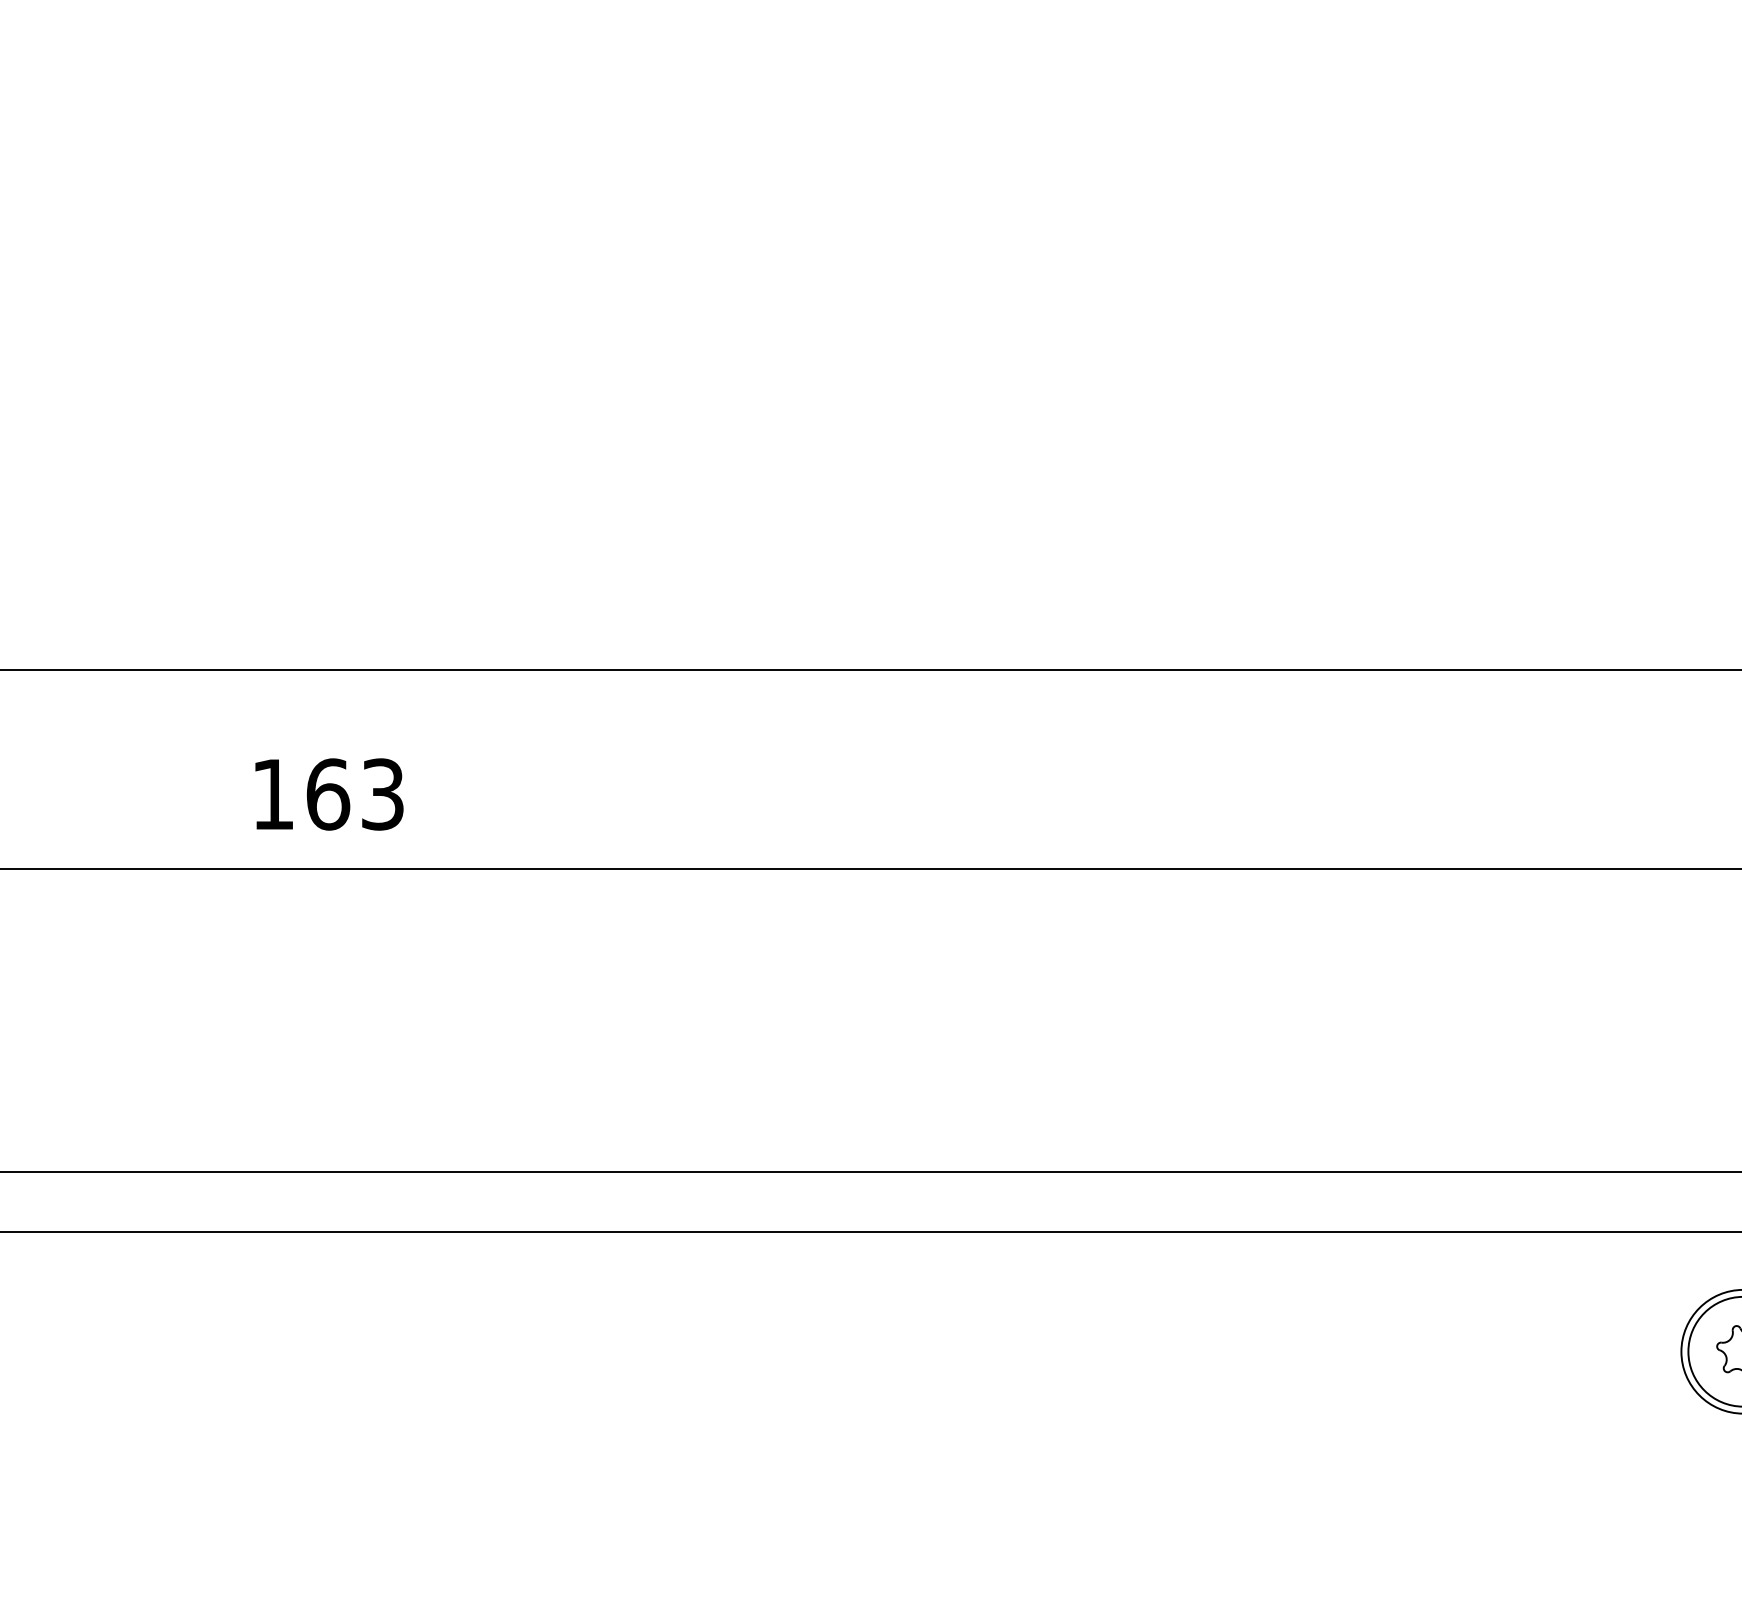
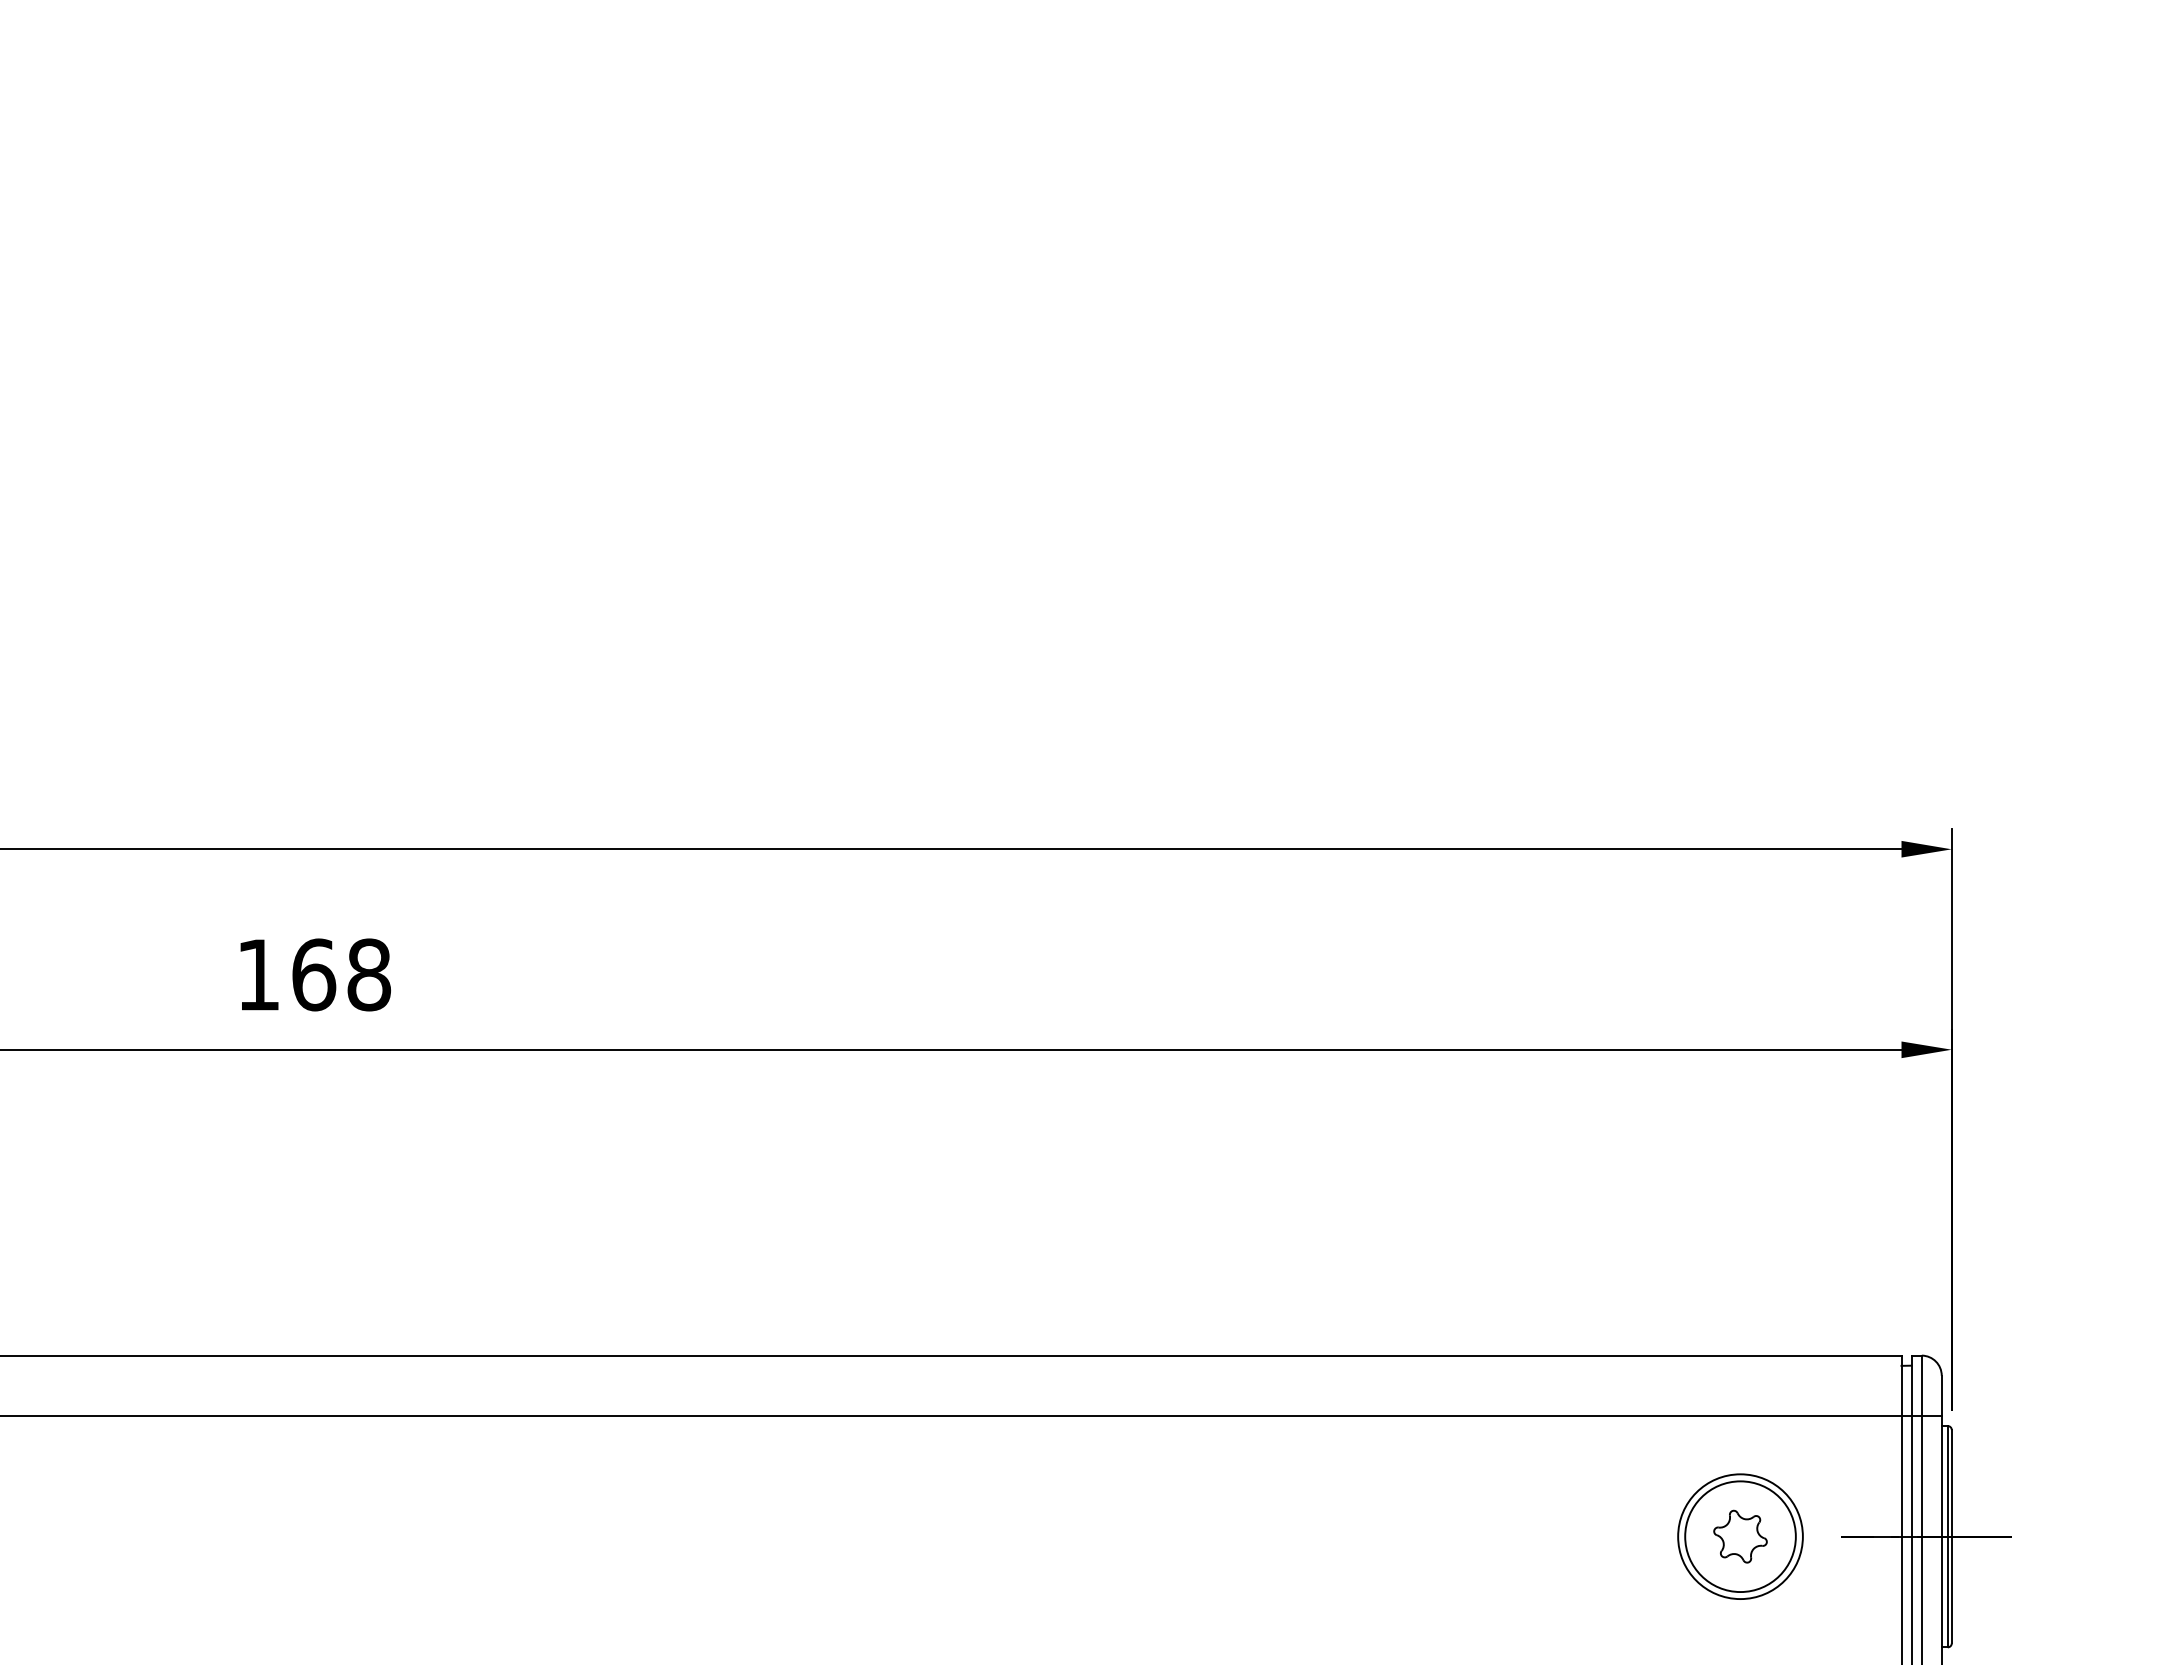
text: (383, 794) -> (369, 974), 163 -> 168

